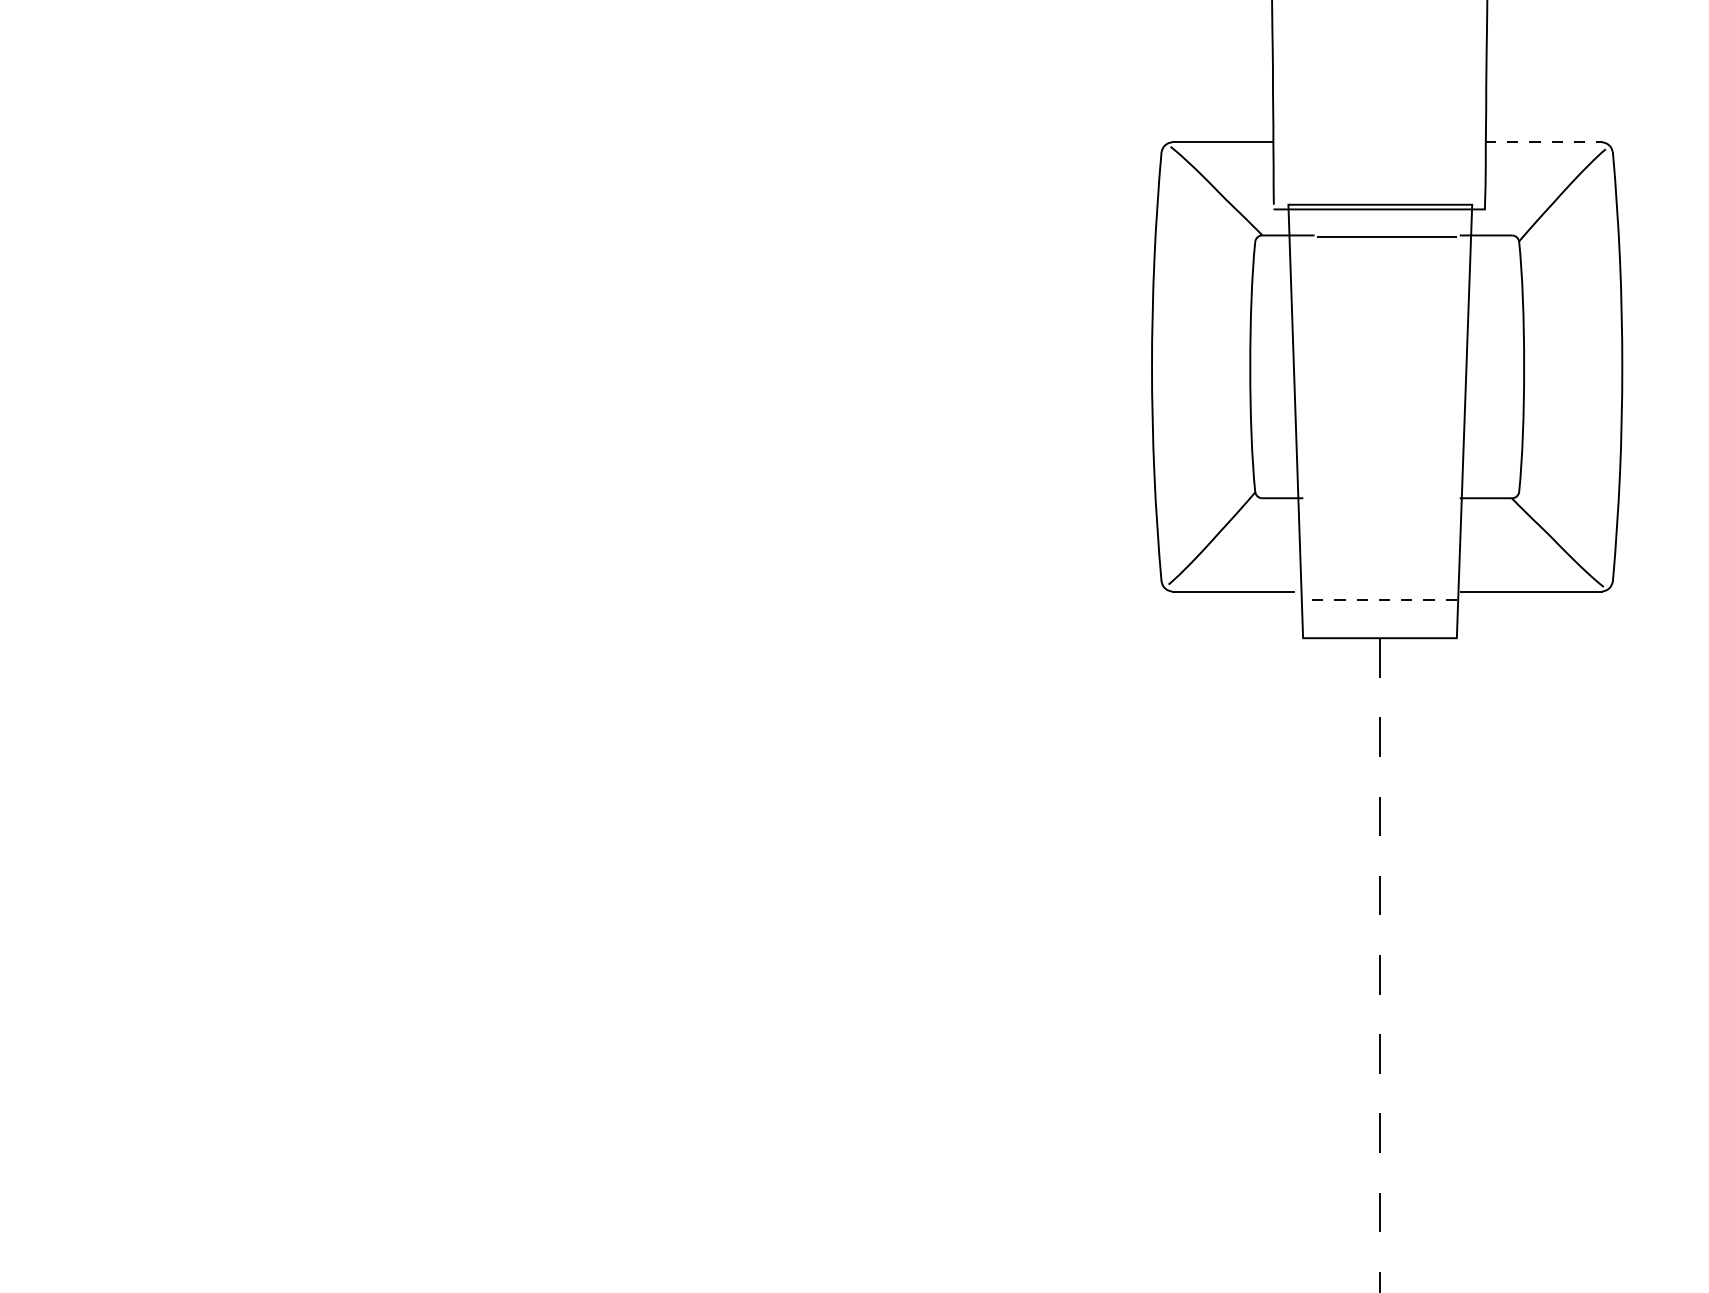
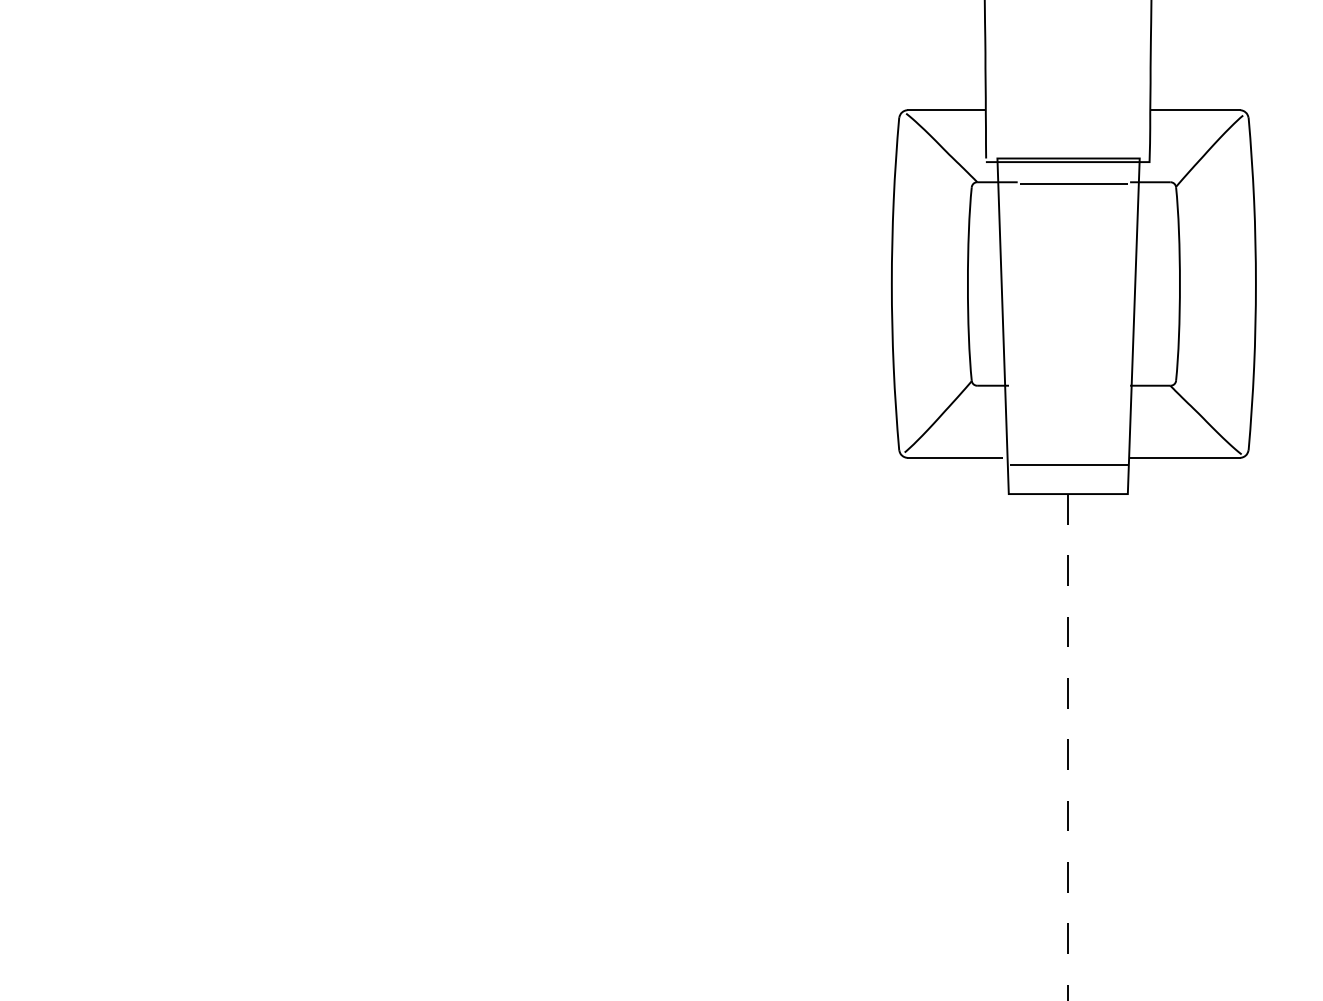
line: (1543, 142) -> (1194, 110), dashed -> solid
line: (1380, 600) -> (1068, 464), dashed -> solid

